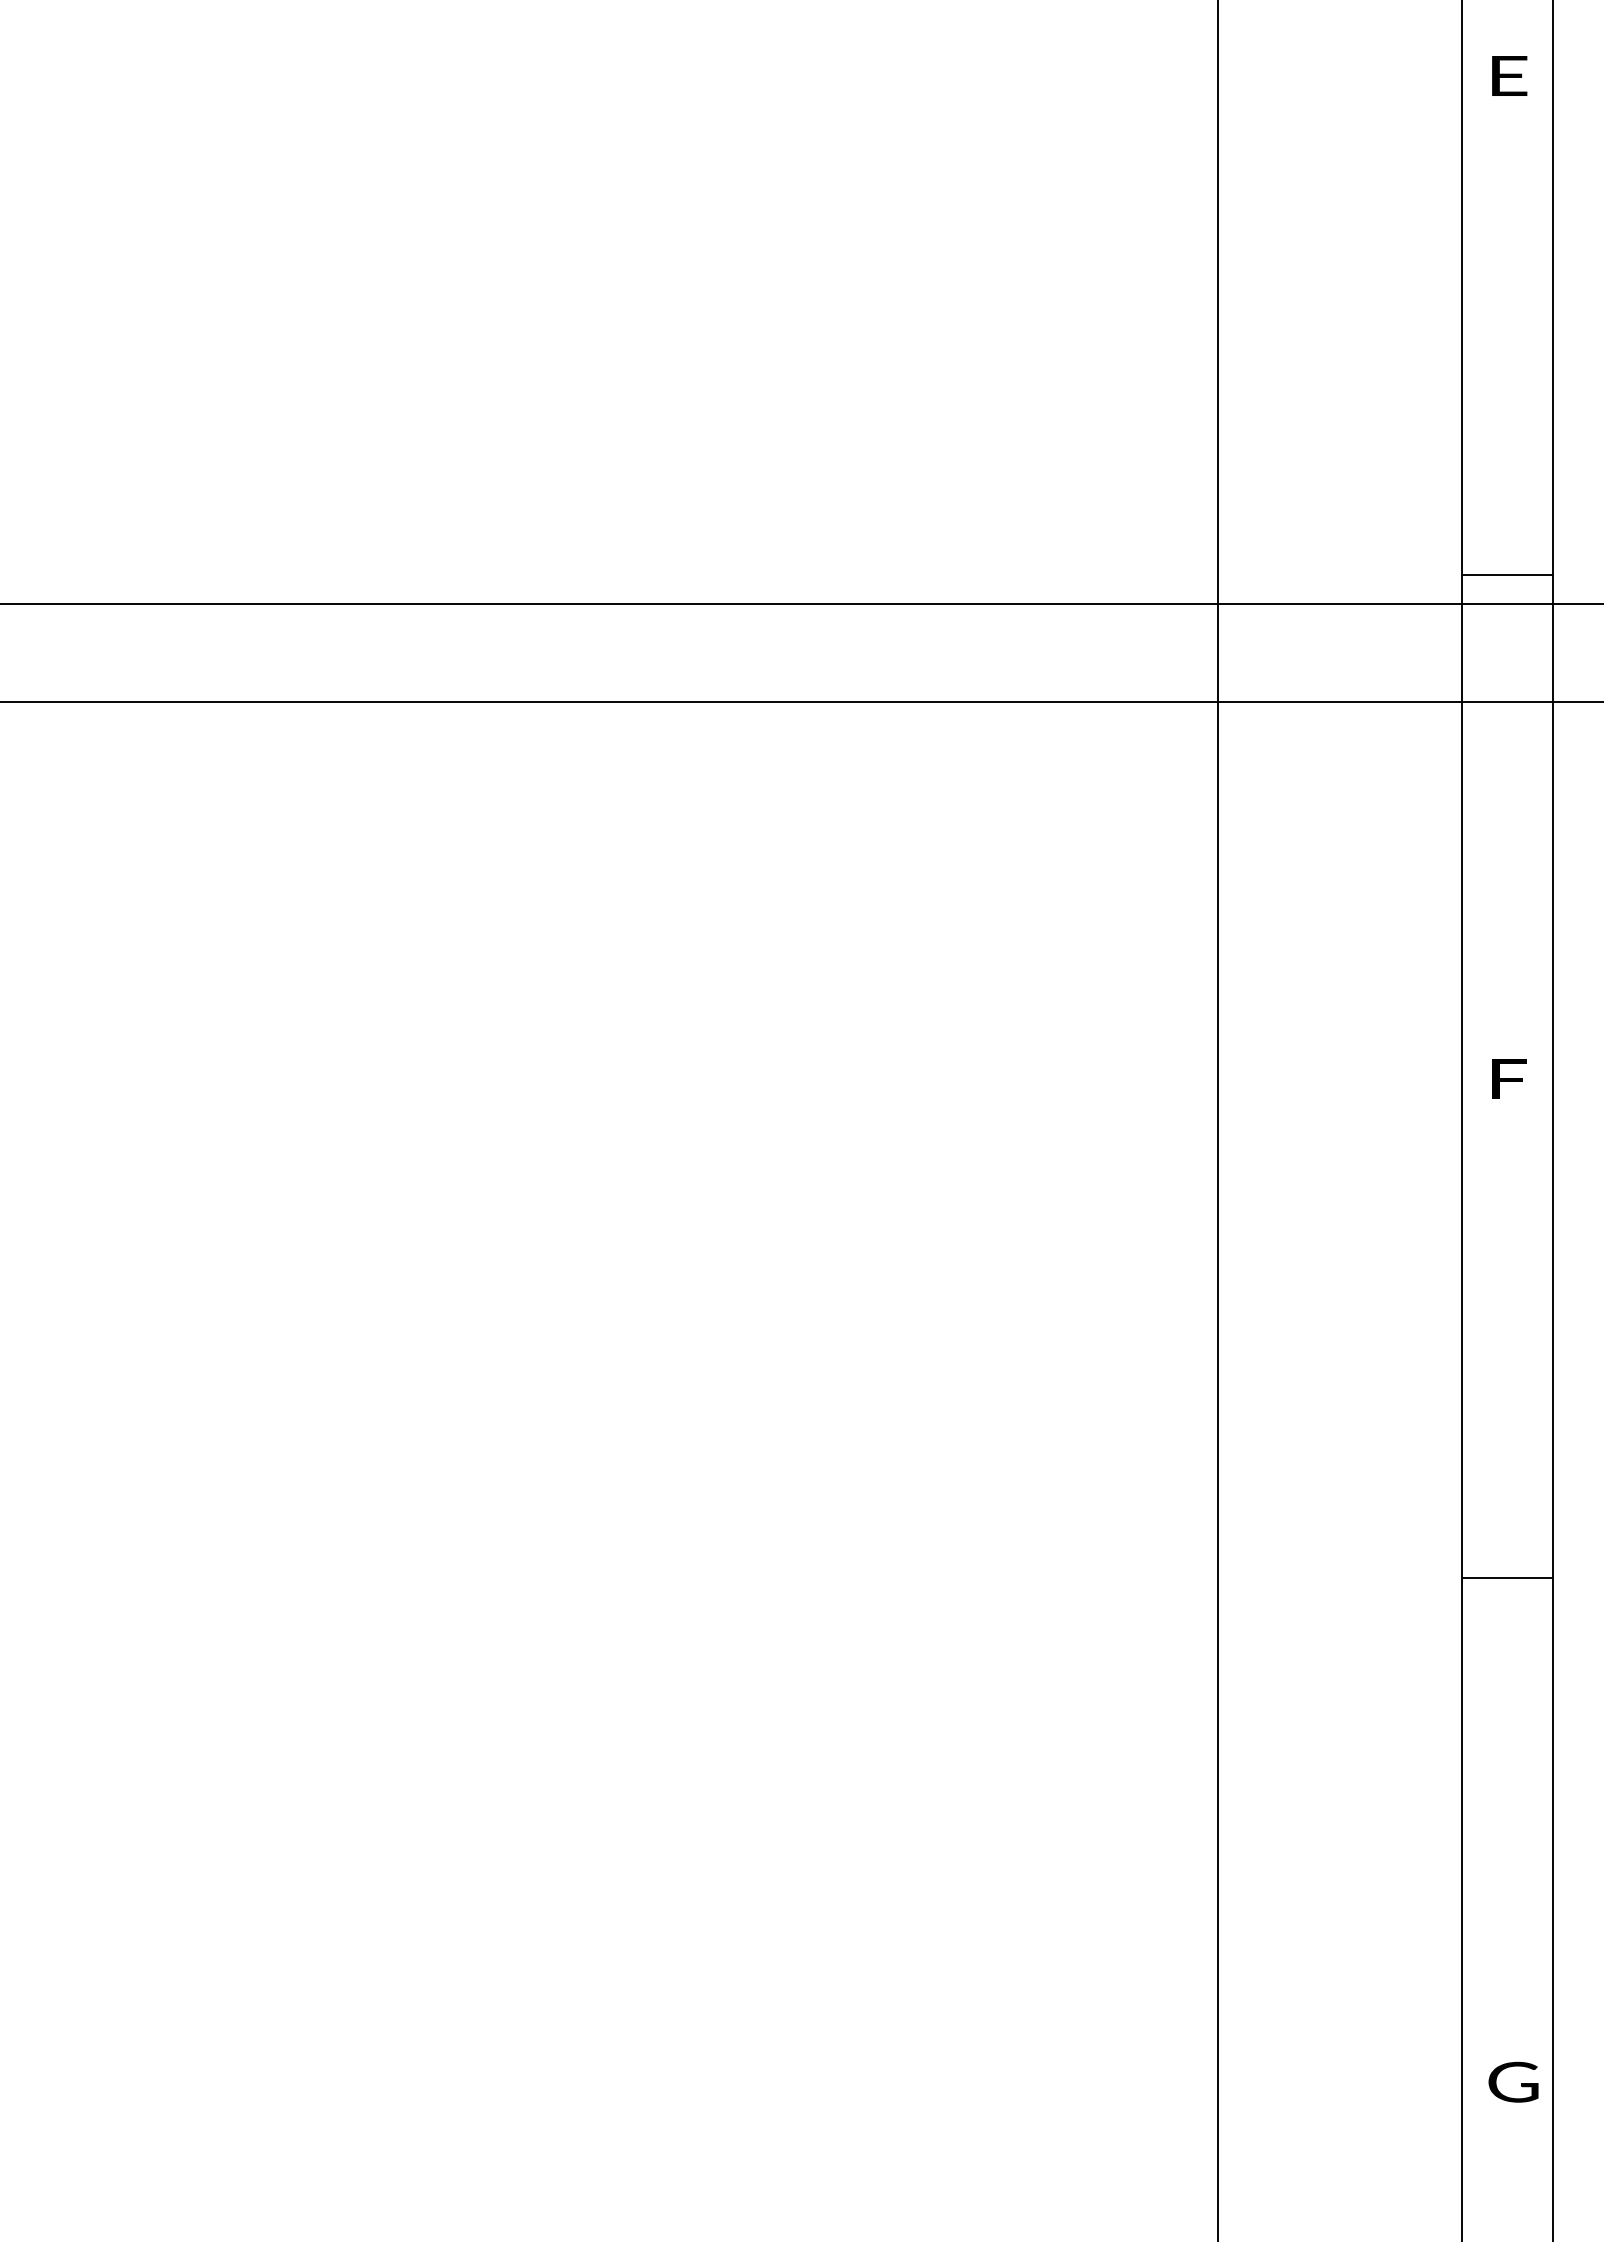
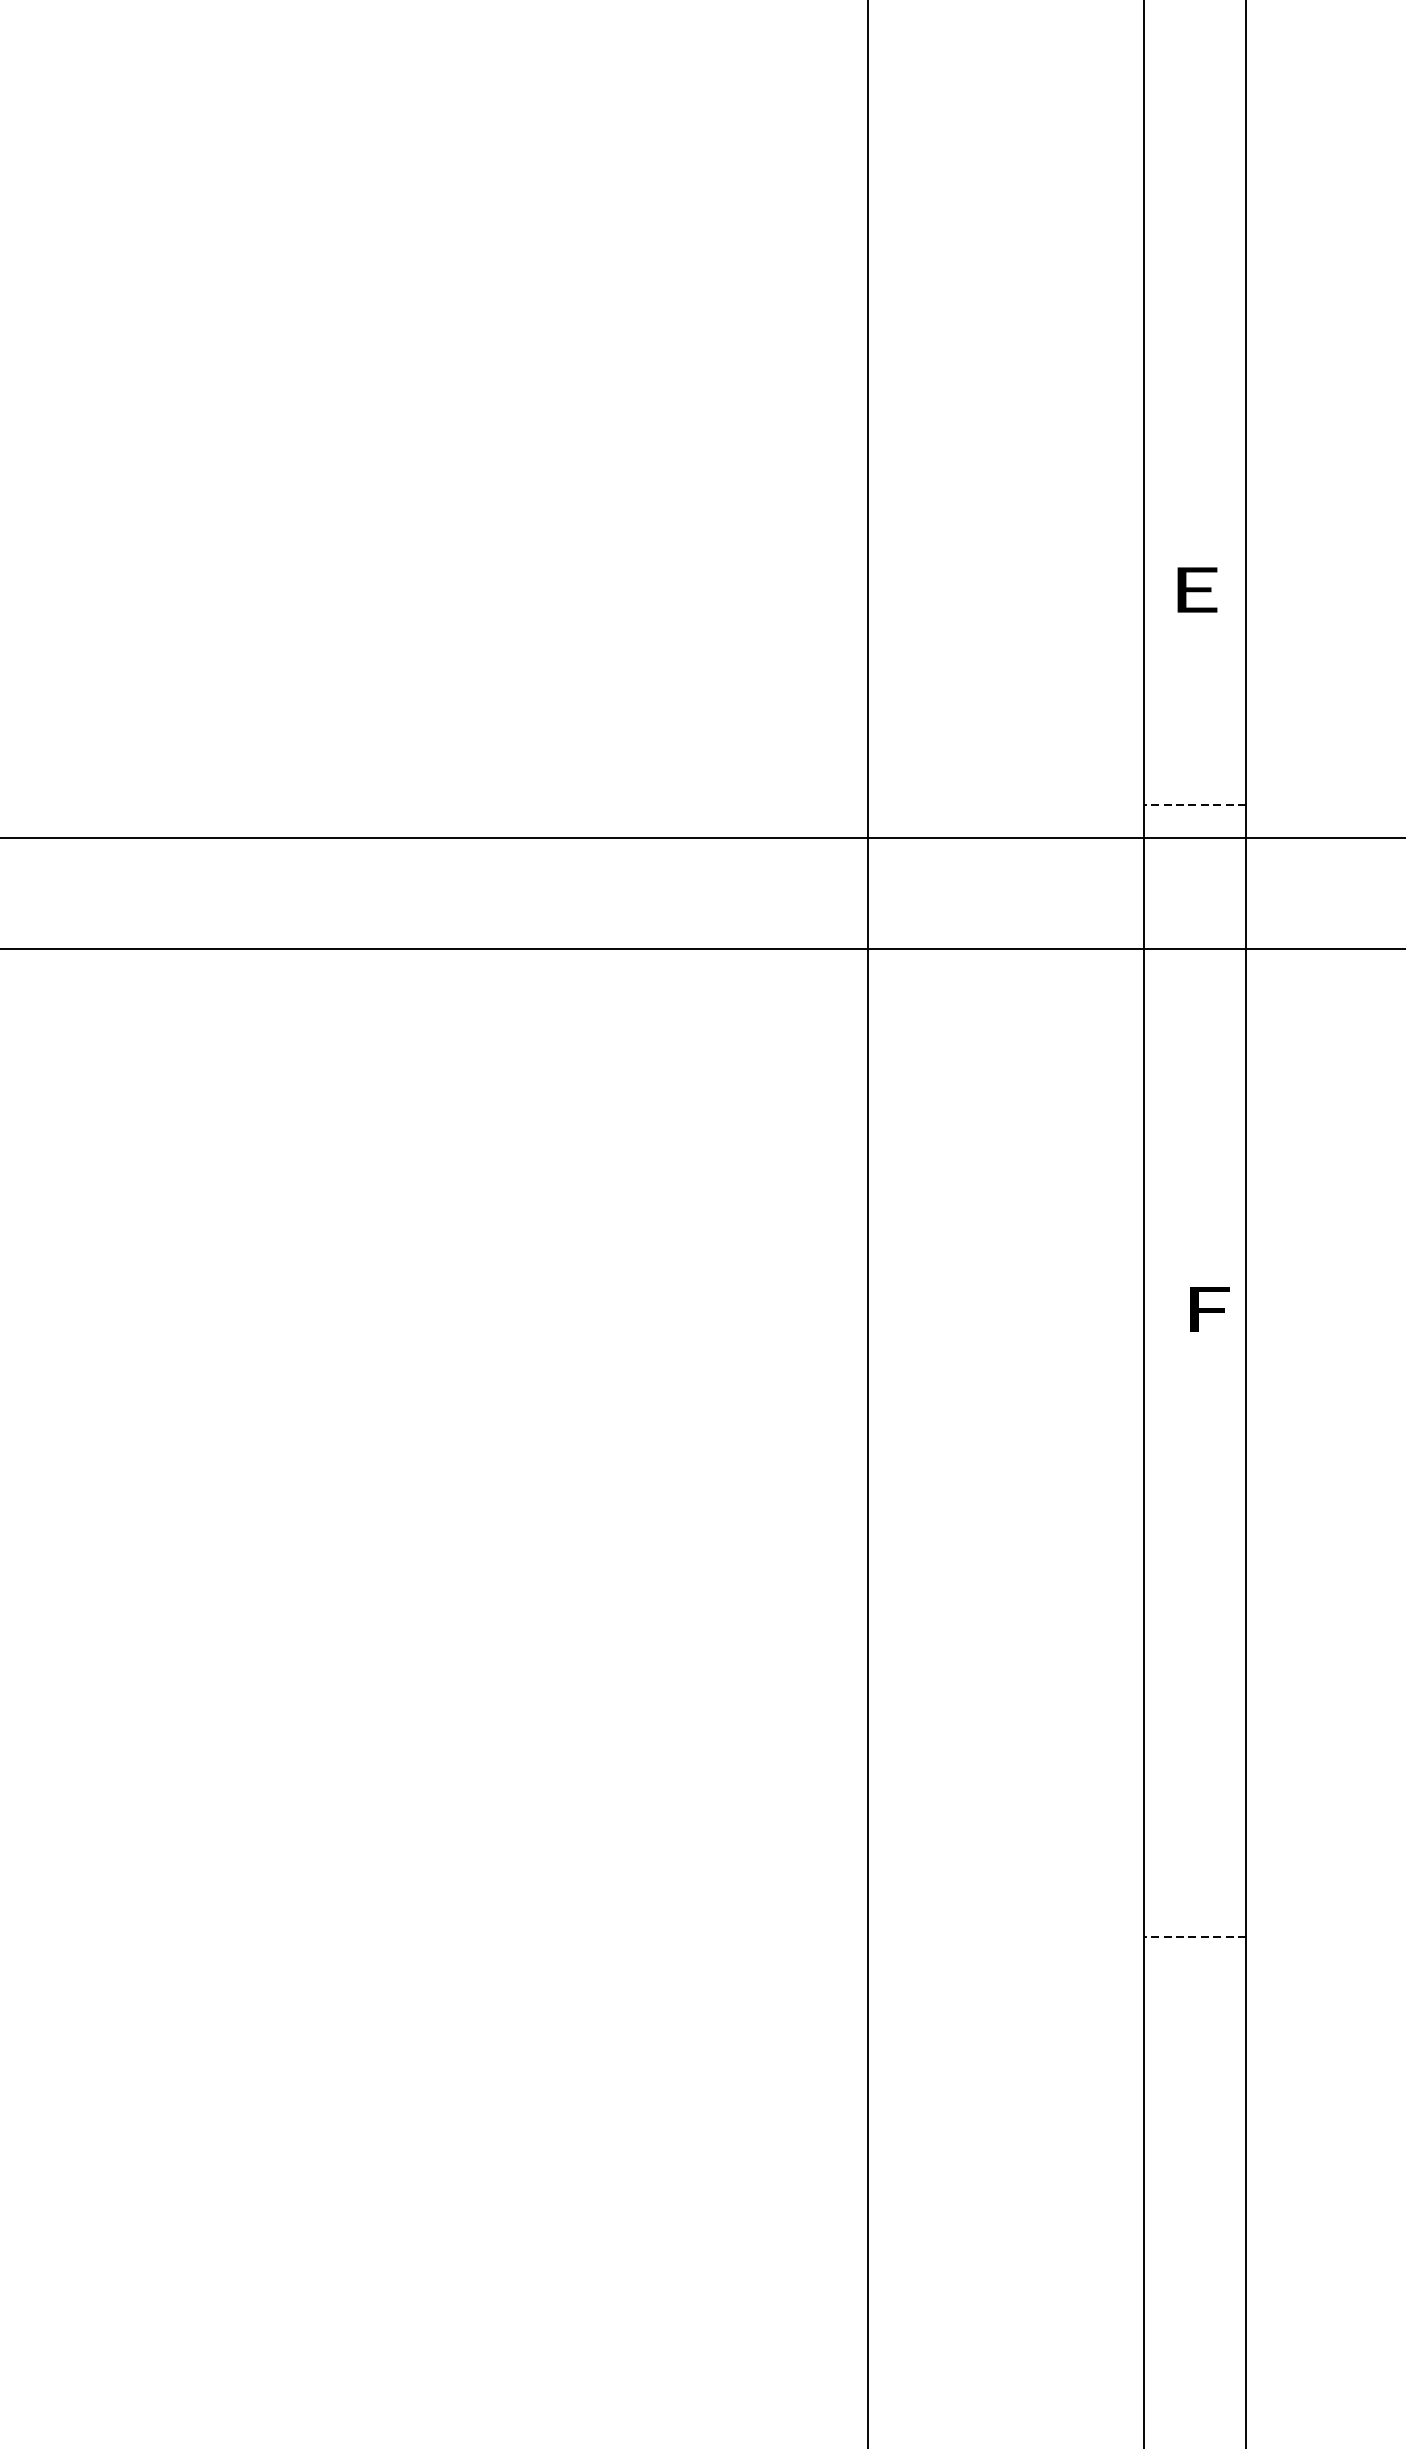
text: (1509, 75) -> (1197, 589), moved
line: (1506, 574) -> (1193, 804), solid -> dashed
text: (1509, 1078) -> (1209, 1309), moved
line: (1506, 1578) -> (1193, 1937), solid -> dashed

